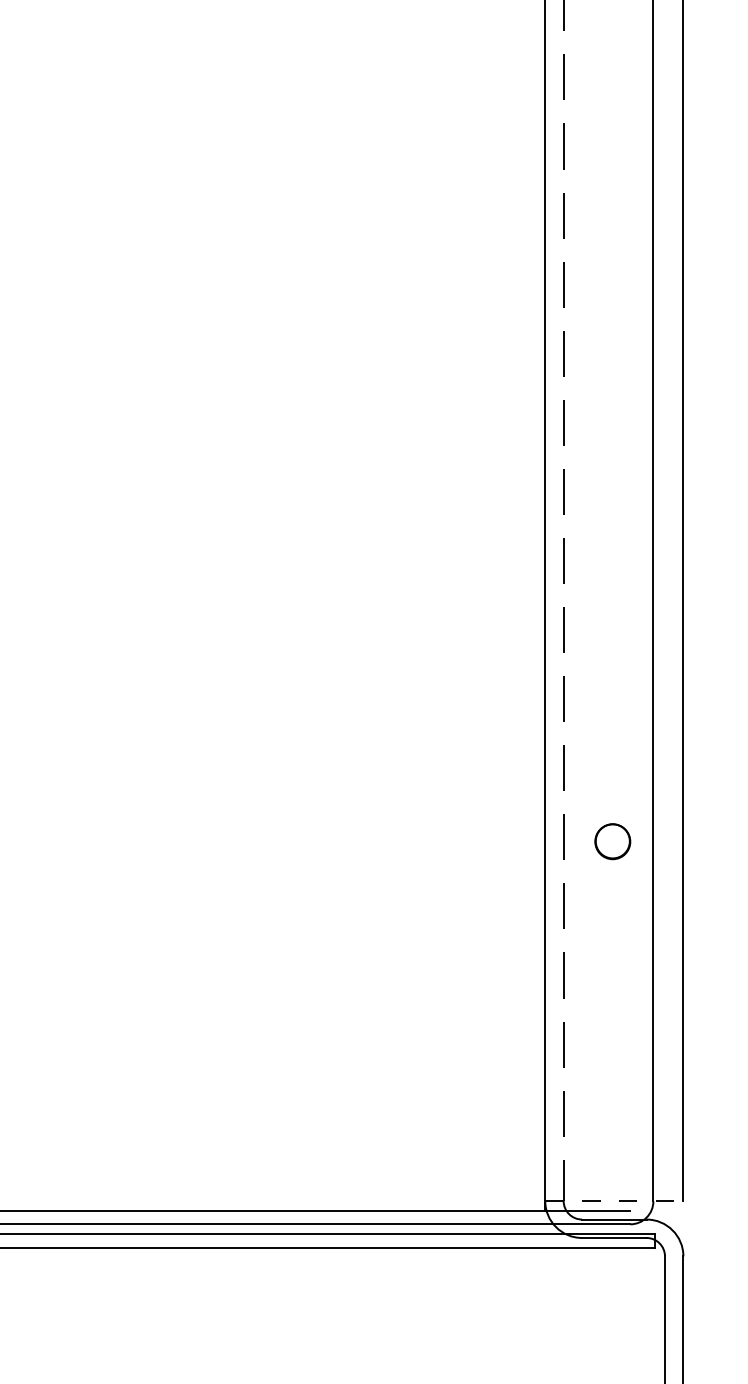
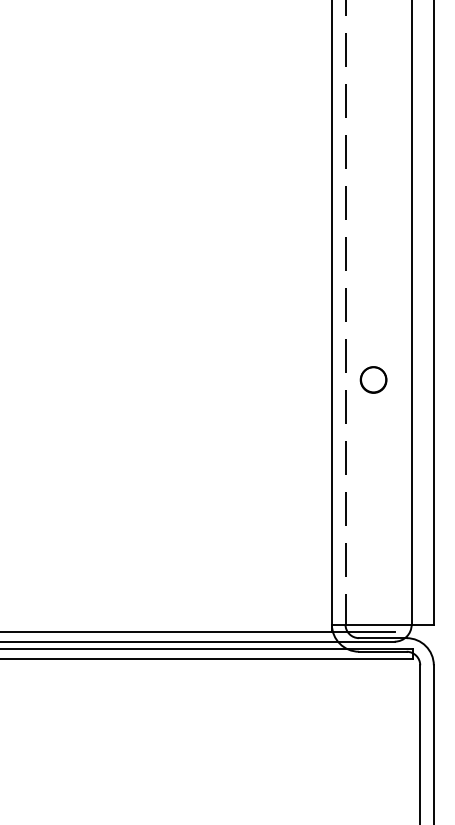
circle: (612, 841) -> (373, 379), moved
line: (614, 1201) -> (382, 624), dashed -> solid

